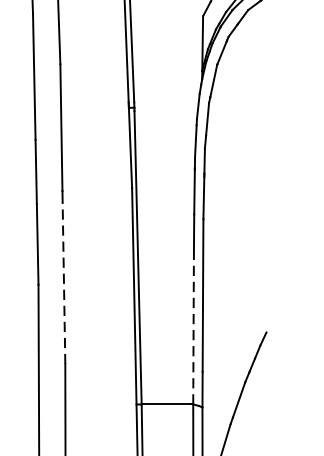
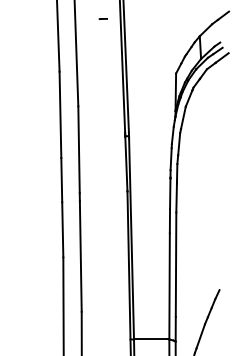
line: (63, 281) -> (80, 255), dashed -> solid
line: (193, 325) -> (169, 285), dashed -> solid

